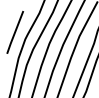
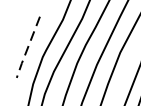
line: (14, 33) -> (27, 48), solid -> dashed

